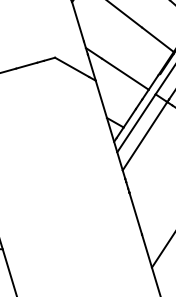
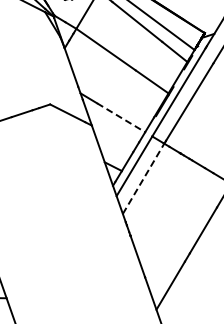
line: (125, 74) -> (121, 118), solid -> dashed
line: (144, 135) -> (143, 178), solid -> dashed

